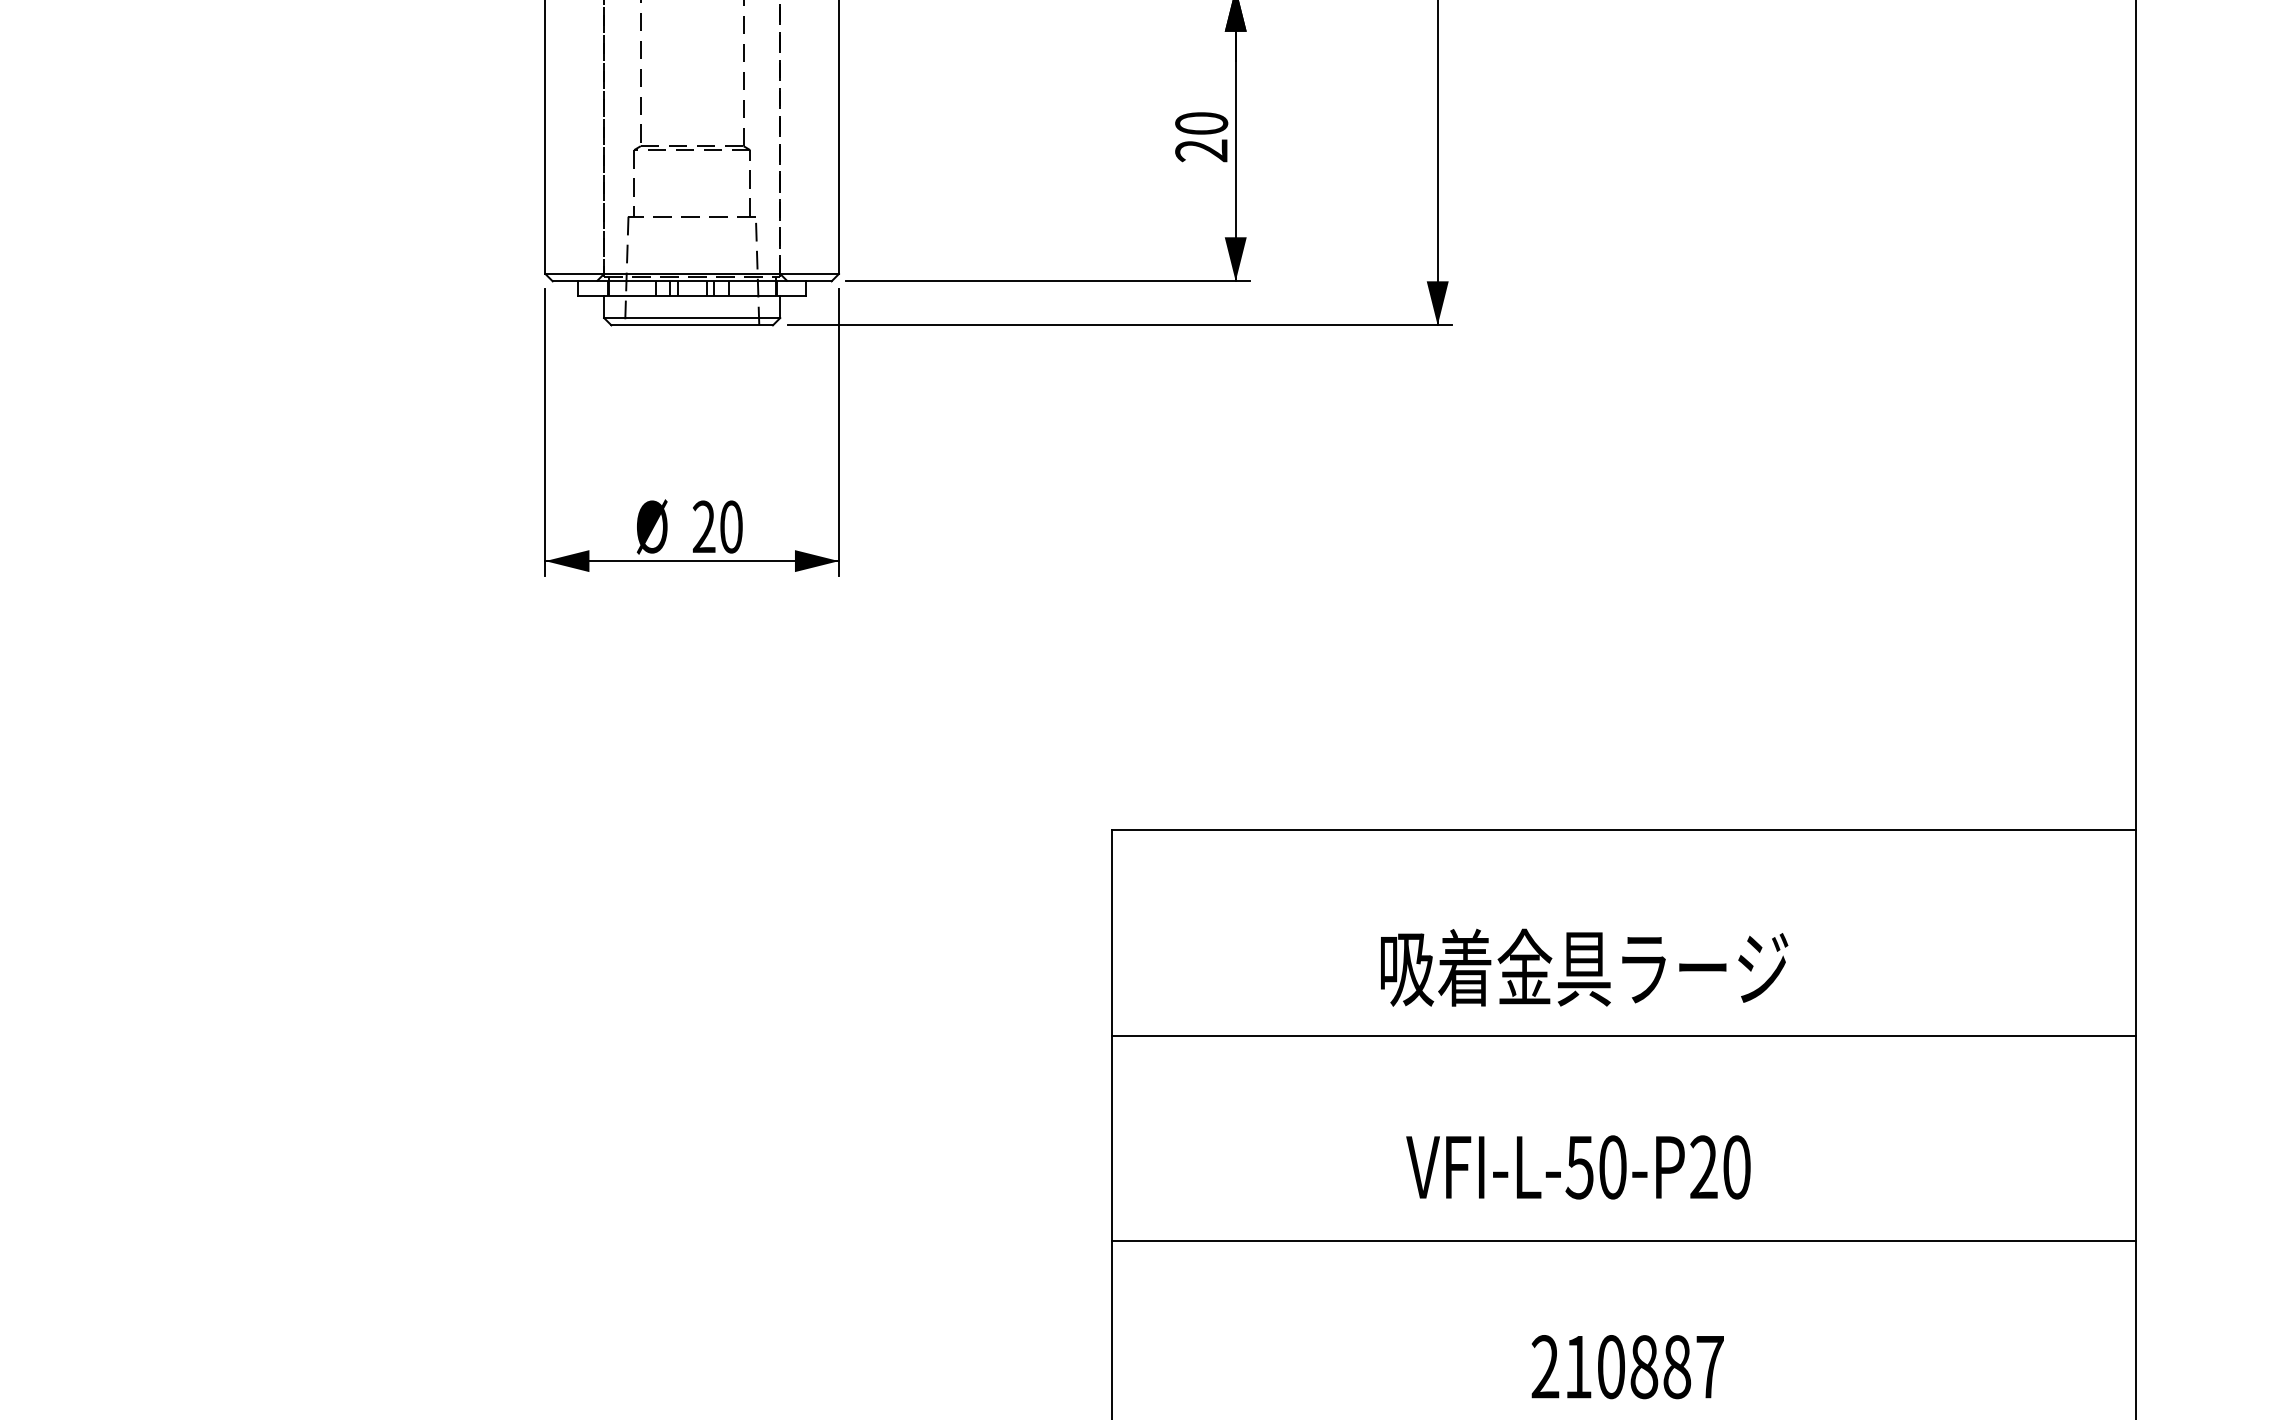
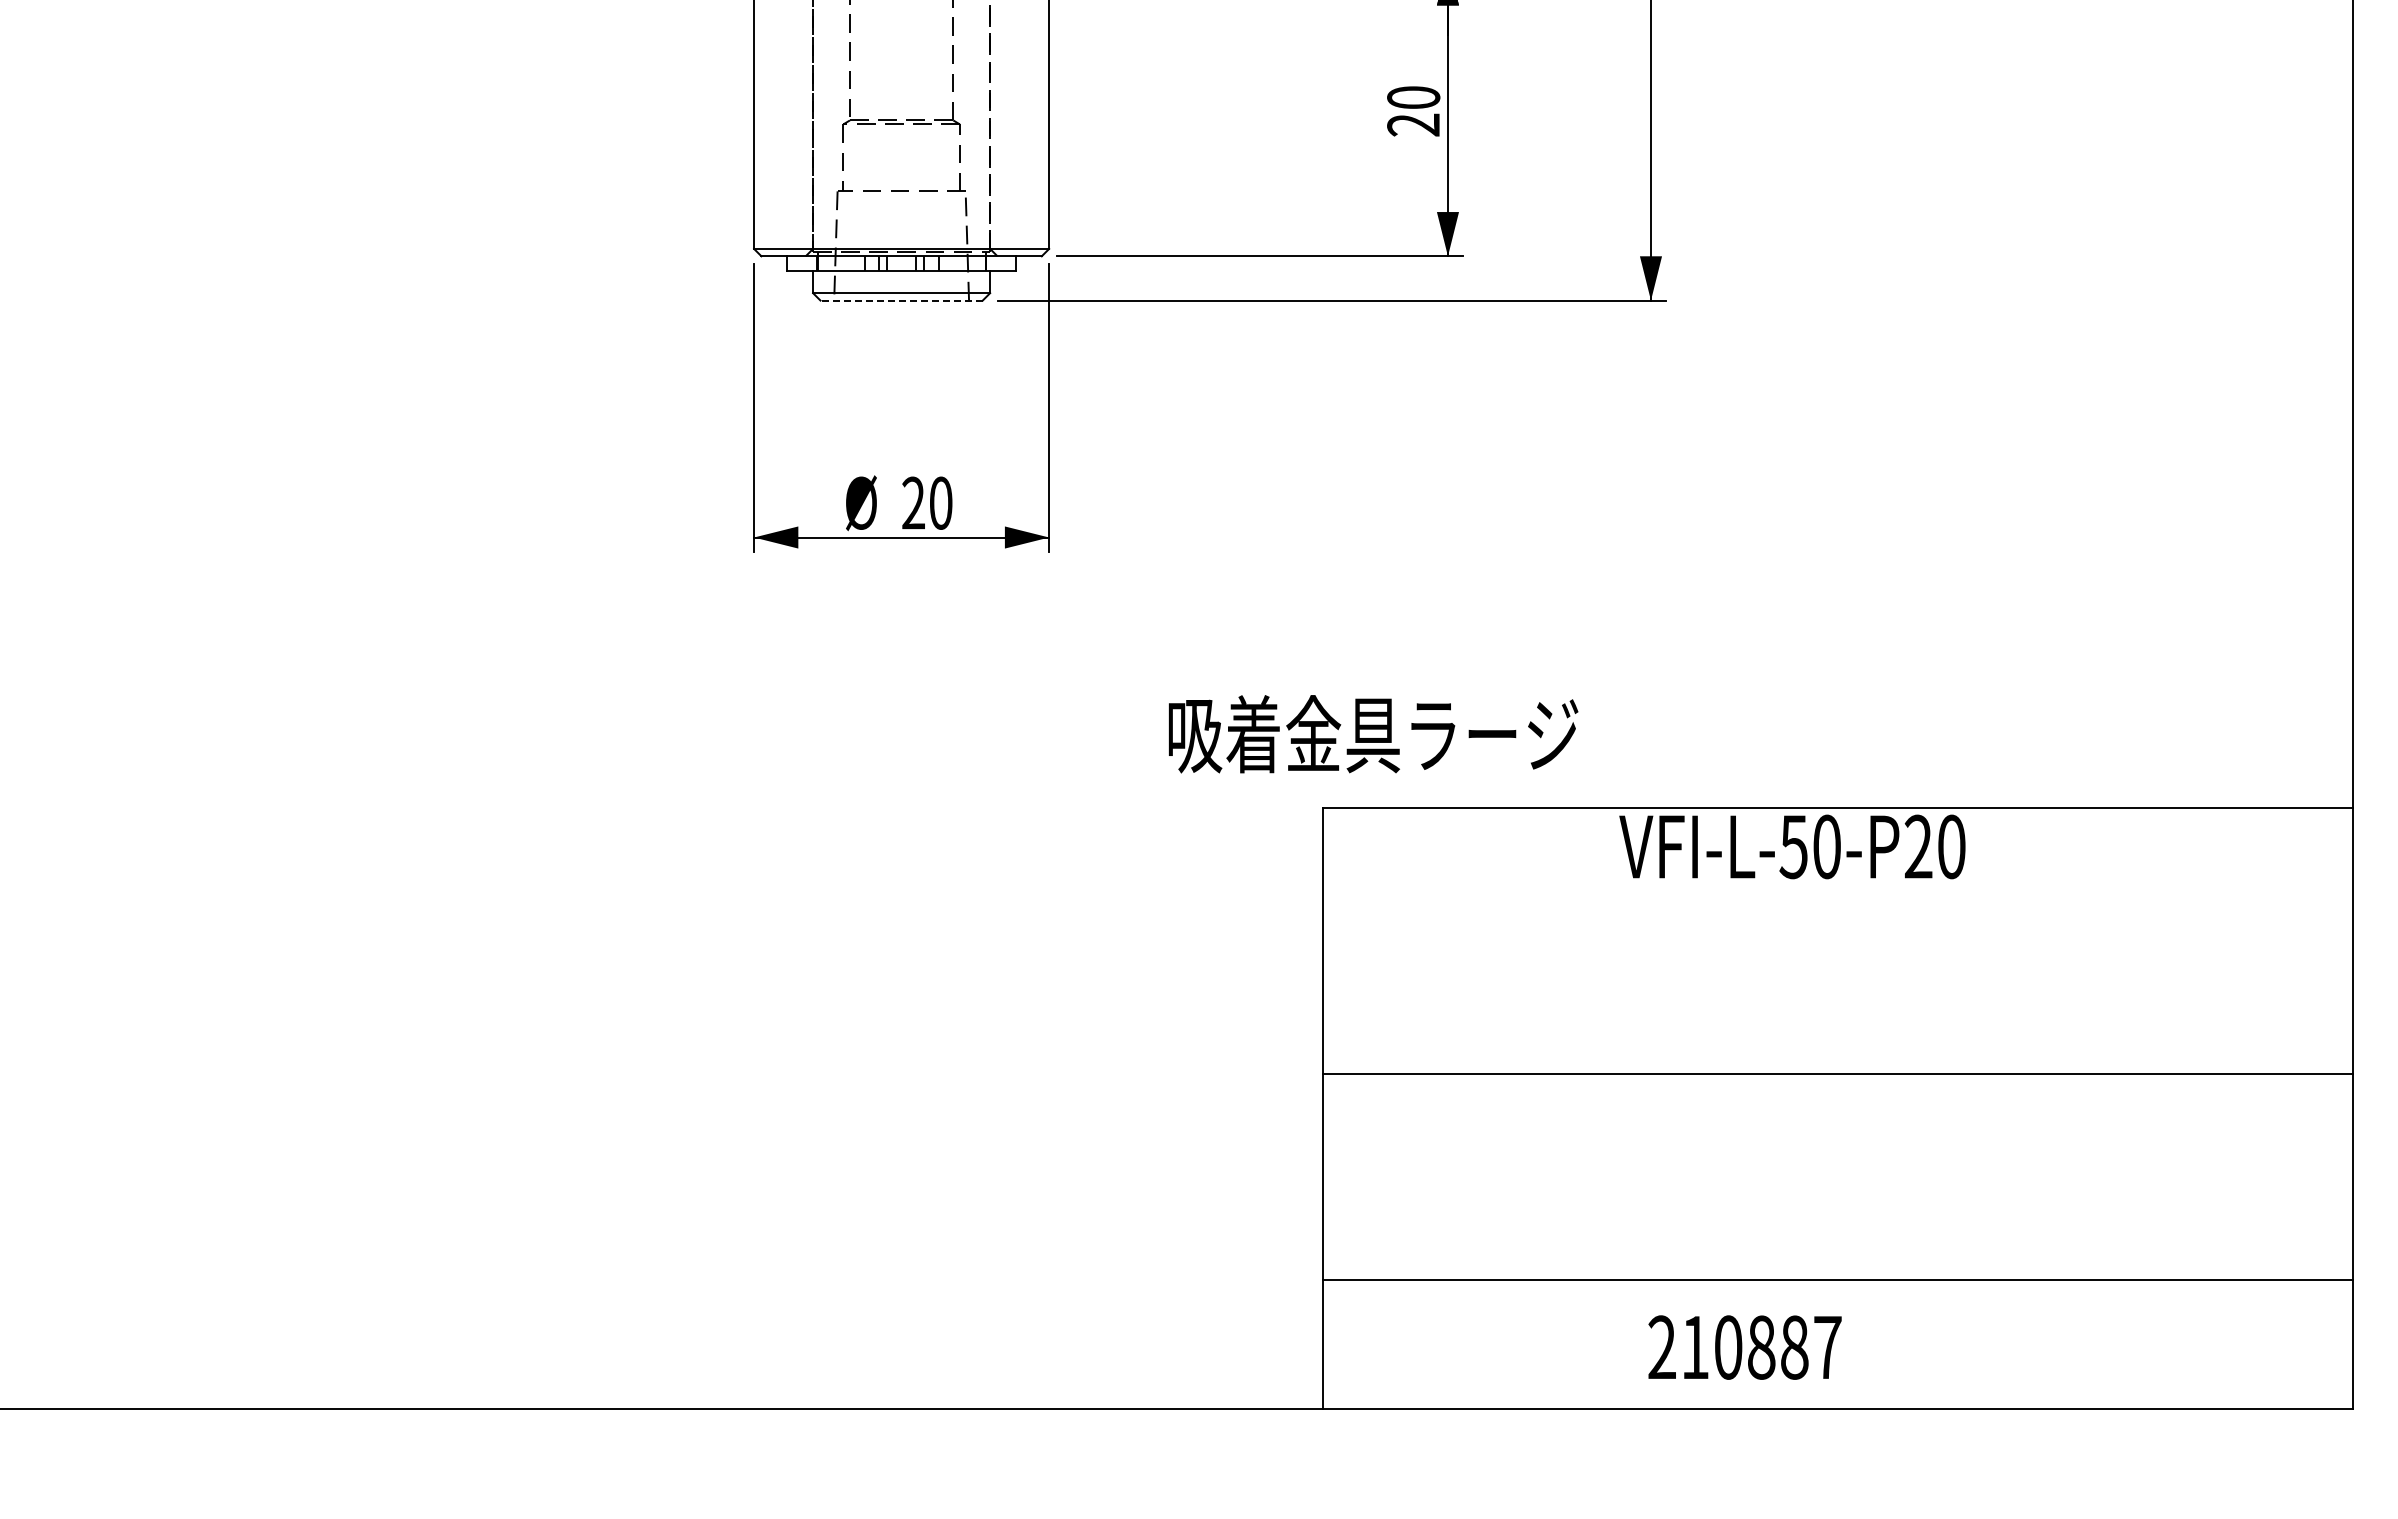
line: (692, 325) -> (901, 300), solid -> dashed
text: (1584, 968) -> (1373, 734), moved
line: (1623, 1035) -> (1837, 1073), moved
text: (1578, 1166) -> (1792, 846), moved
line: (1623, 1241) -> (1837, 1280), moved
text: (1627, 1366) -> (1744, 1347), moved

